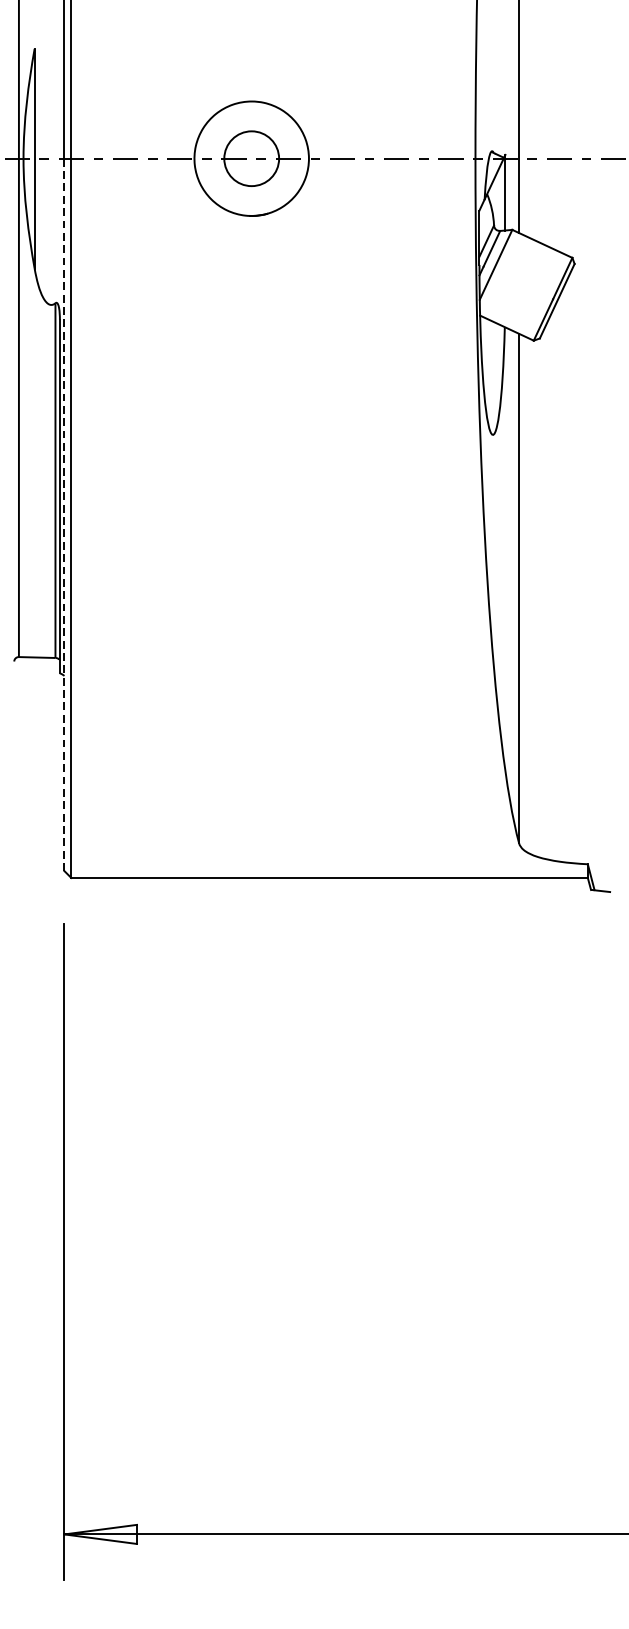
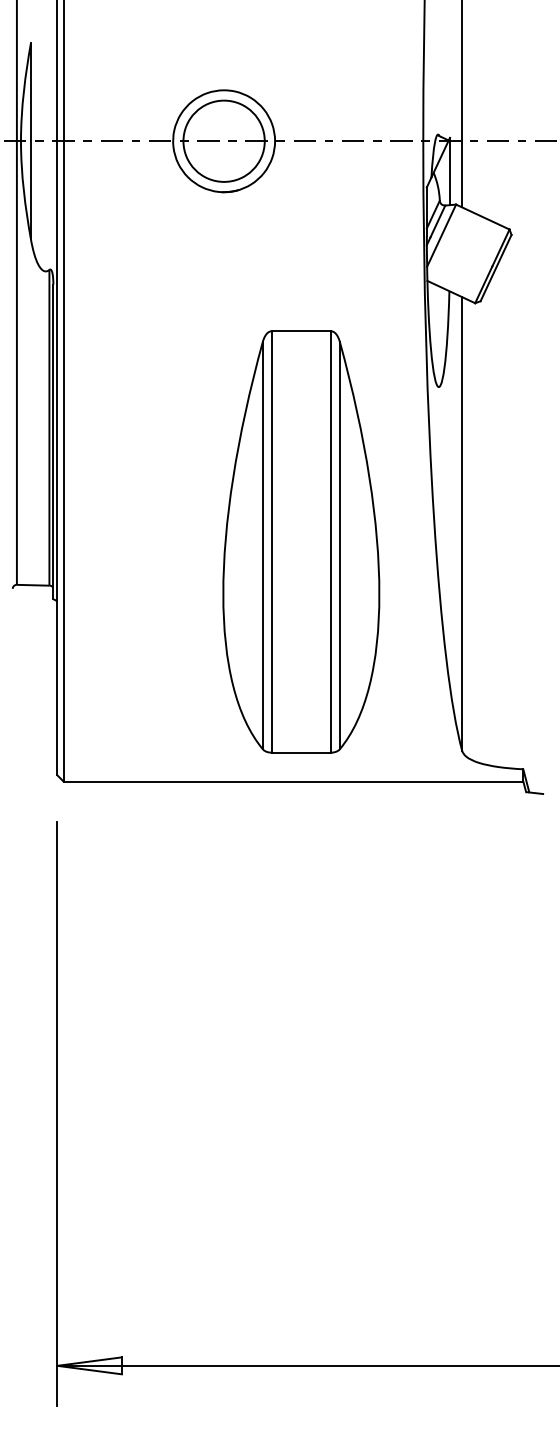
circle: (251, 157) -> (223, 140), size x1.67
line: (64, 515) -> (57, 458), dashed -> solid
part: (338, 608) -> (301, 541), added

